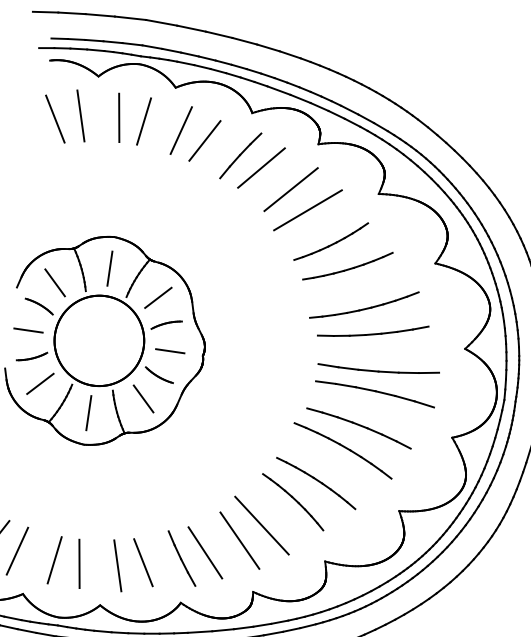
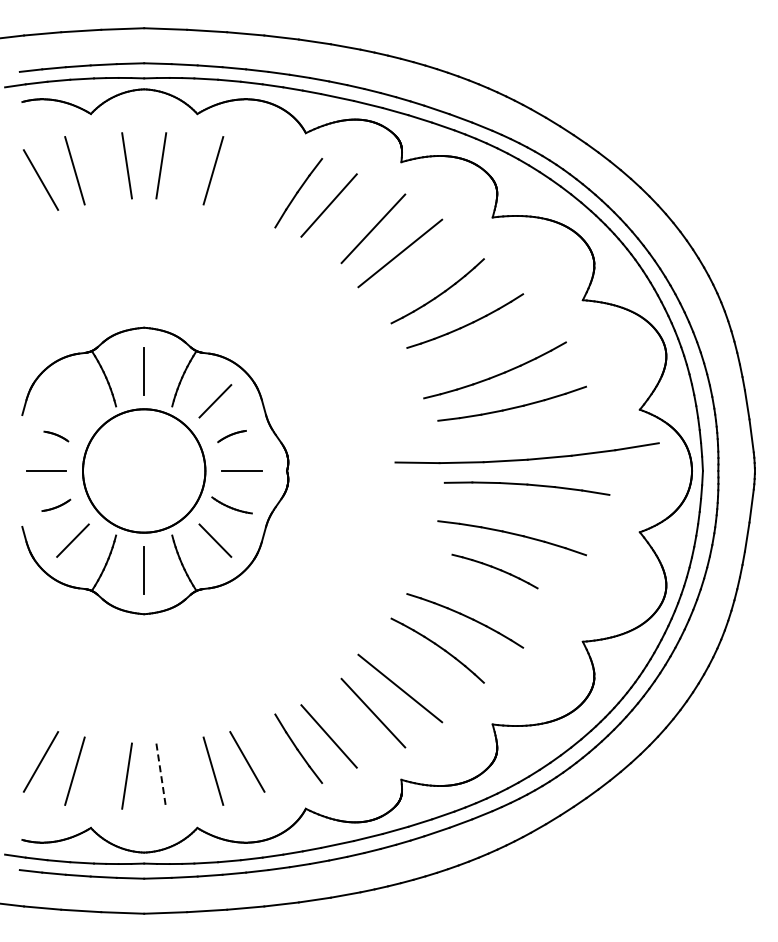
line: (205, 140) -> (247, 179), removed
line: (54, 282) -> (72, 401), removed
part: (39, 306) -> (56, 436), size x0.6
part: (166, 325) -> (231, 436), size x0.7
part: (32, 356) -> (56, 505), size x0.7
part: (378, 368) -> (526, 453), size x1.6
part: (342, 450) -> (494, 571), size x0.6
line: (79, 564) -> (161, 776), solid -> dashed

